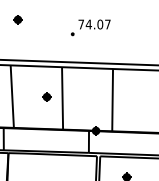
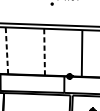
line: (12, 96) -> (7, 50), solid -> dashed
part: (46, 96) -> (32, 50), removed
line: (62, 97) -> (44, 51), solid -> dashed

